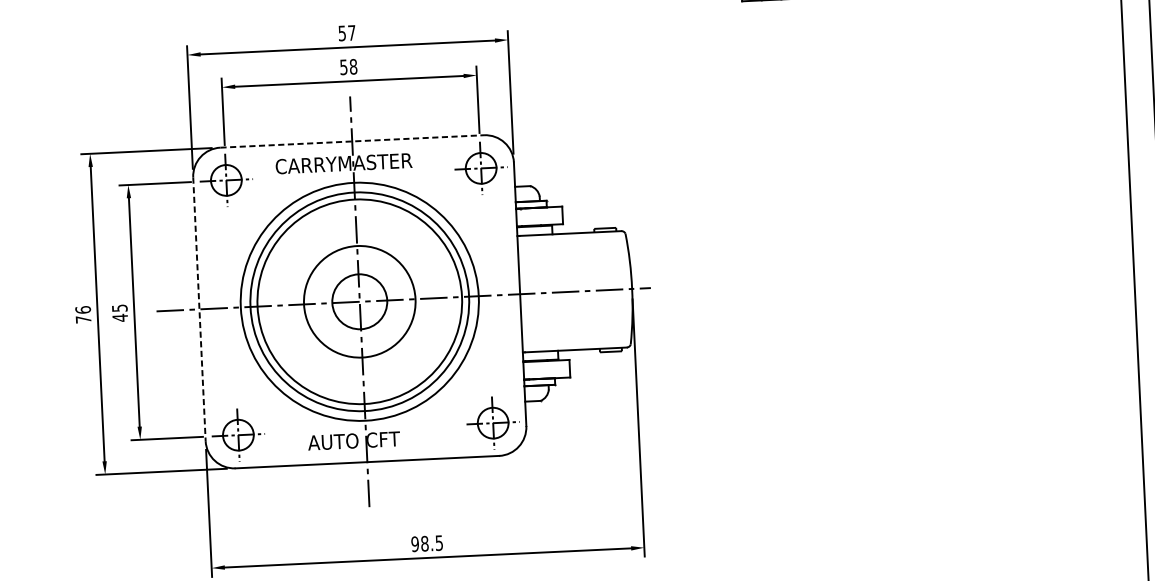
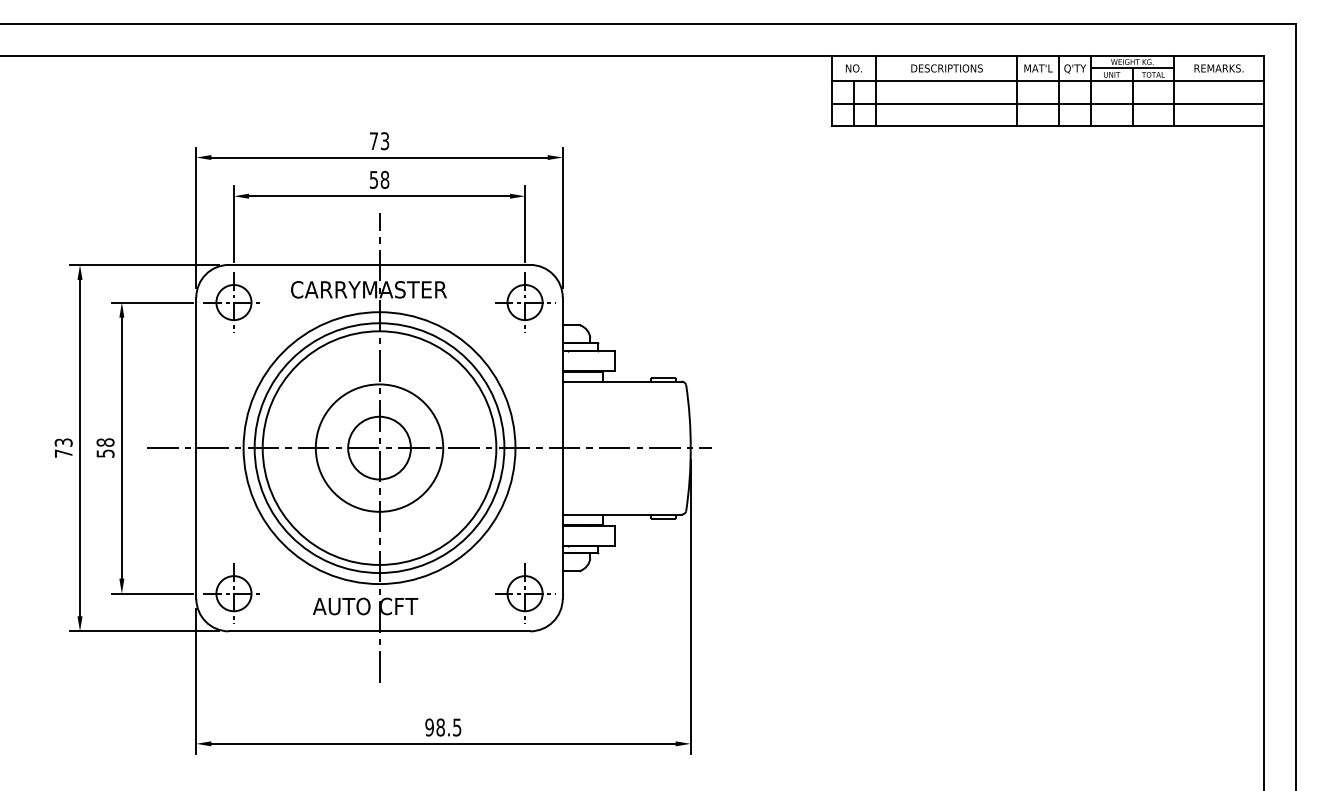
text: (347, 33) -> (379, 141), 57 -> 73
line: (352, 141) -> (379, 264), dashed -> solid
text: (83, 309) -> (63, 442), 76 -> 73
line: (199, 309) -> (196, 448), dashed -> solid
text: (120, 313) -> (105, 448), 45 -> 58

